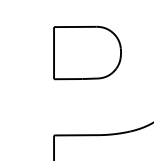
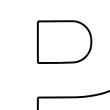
part: (87, 52) -> (64, 41), moved

